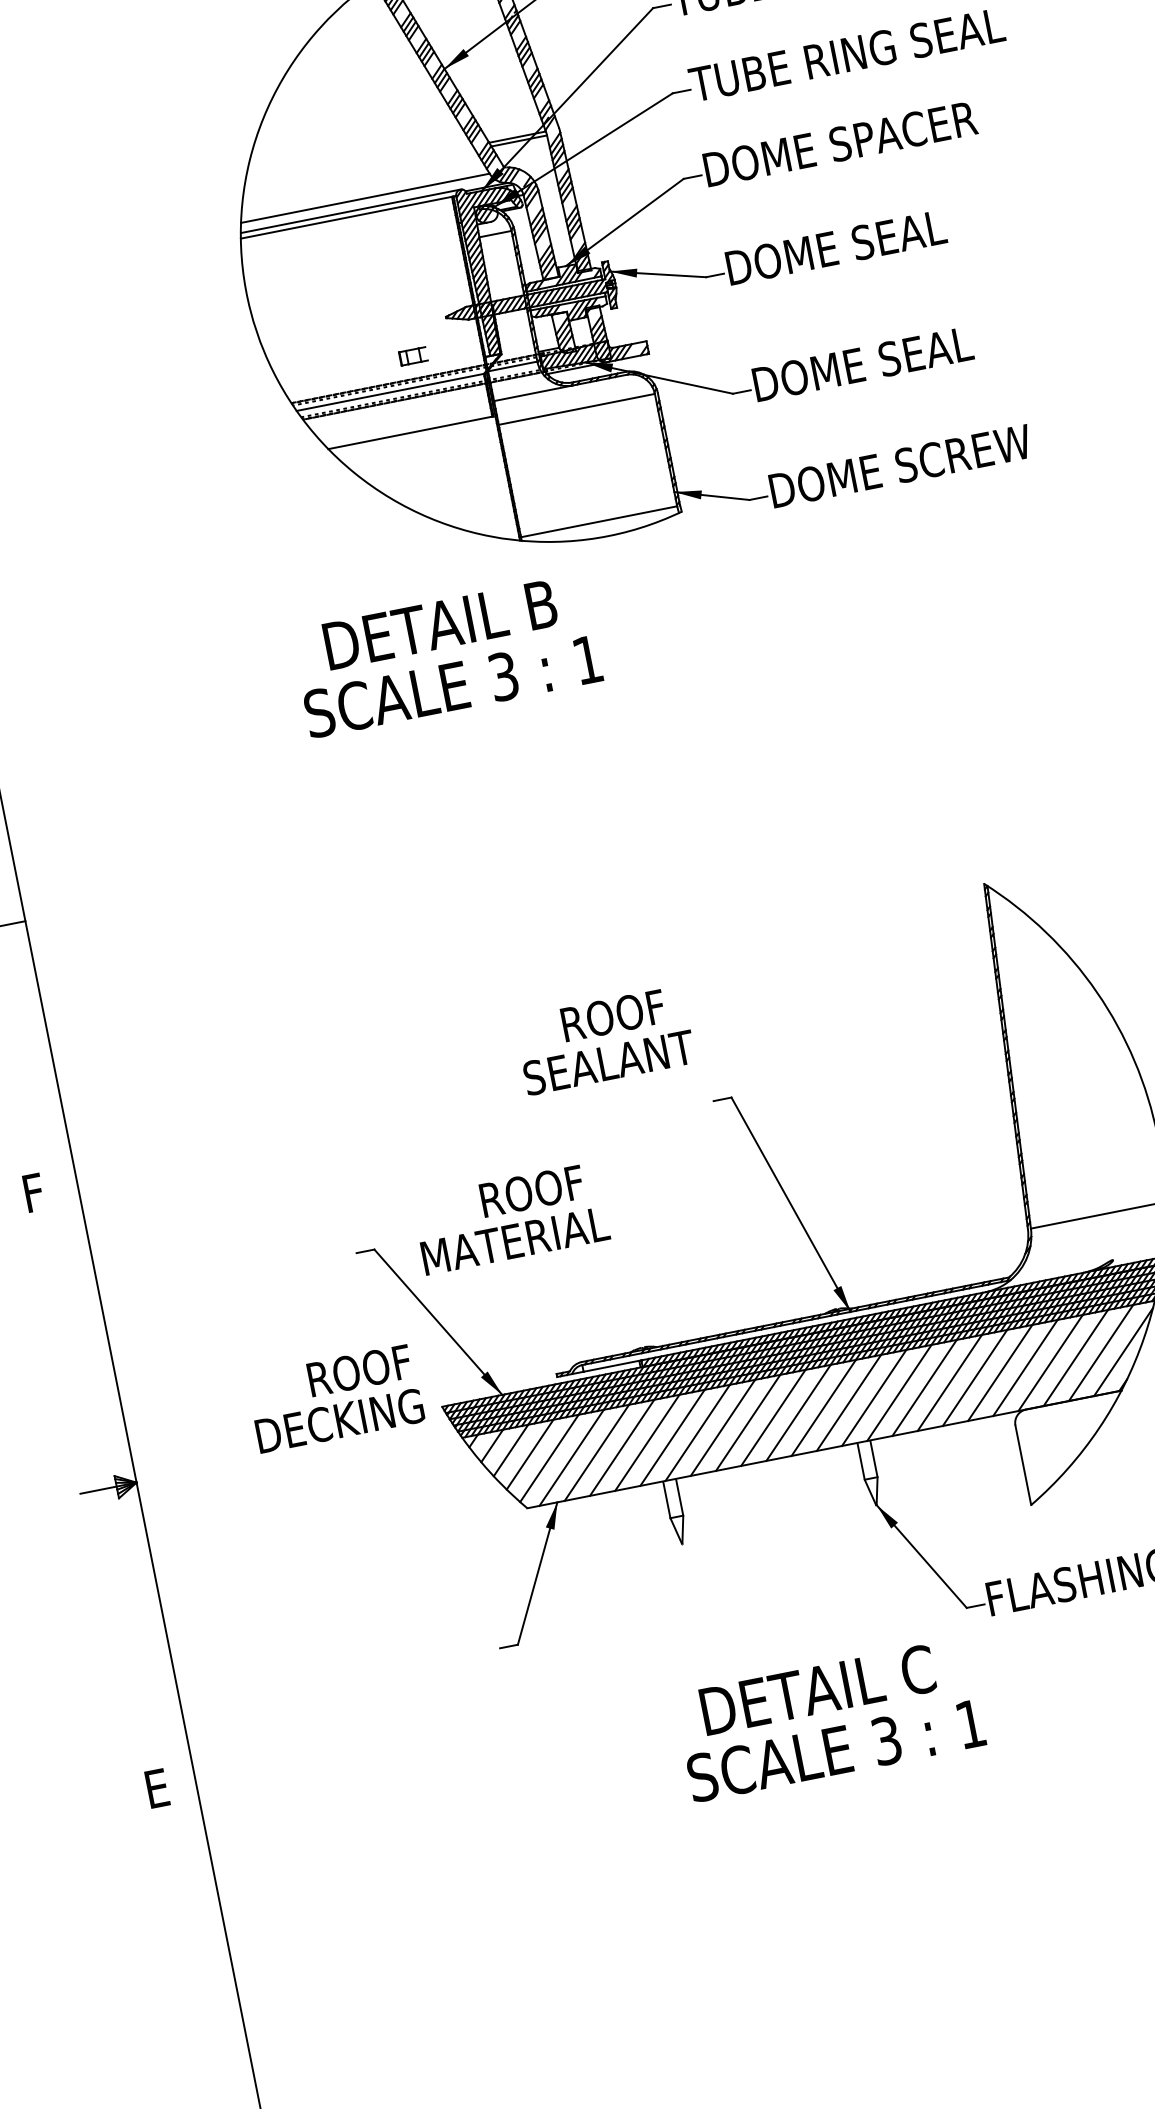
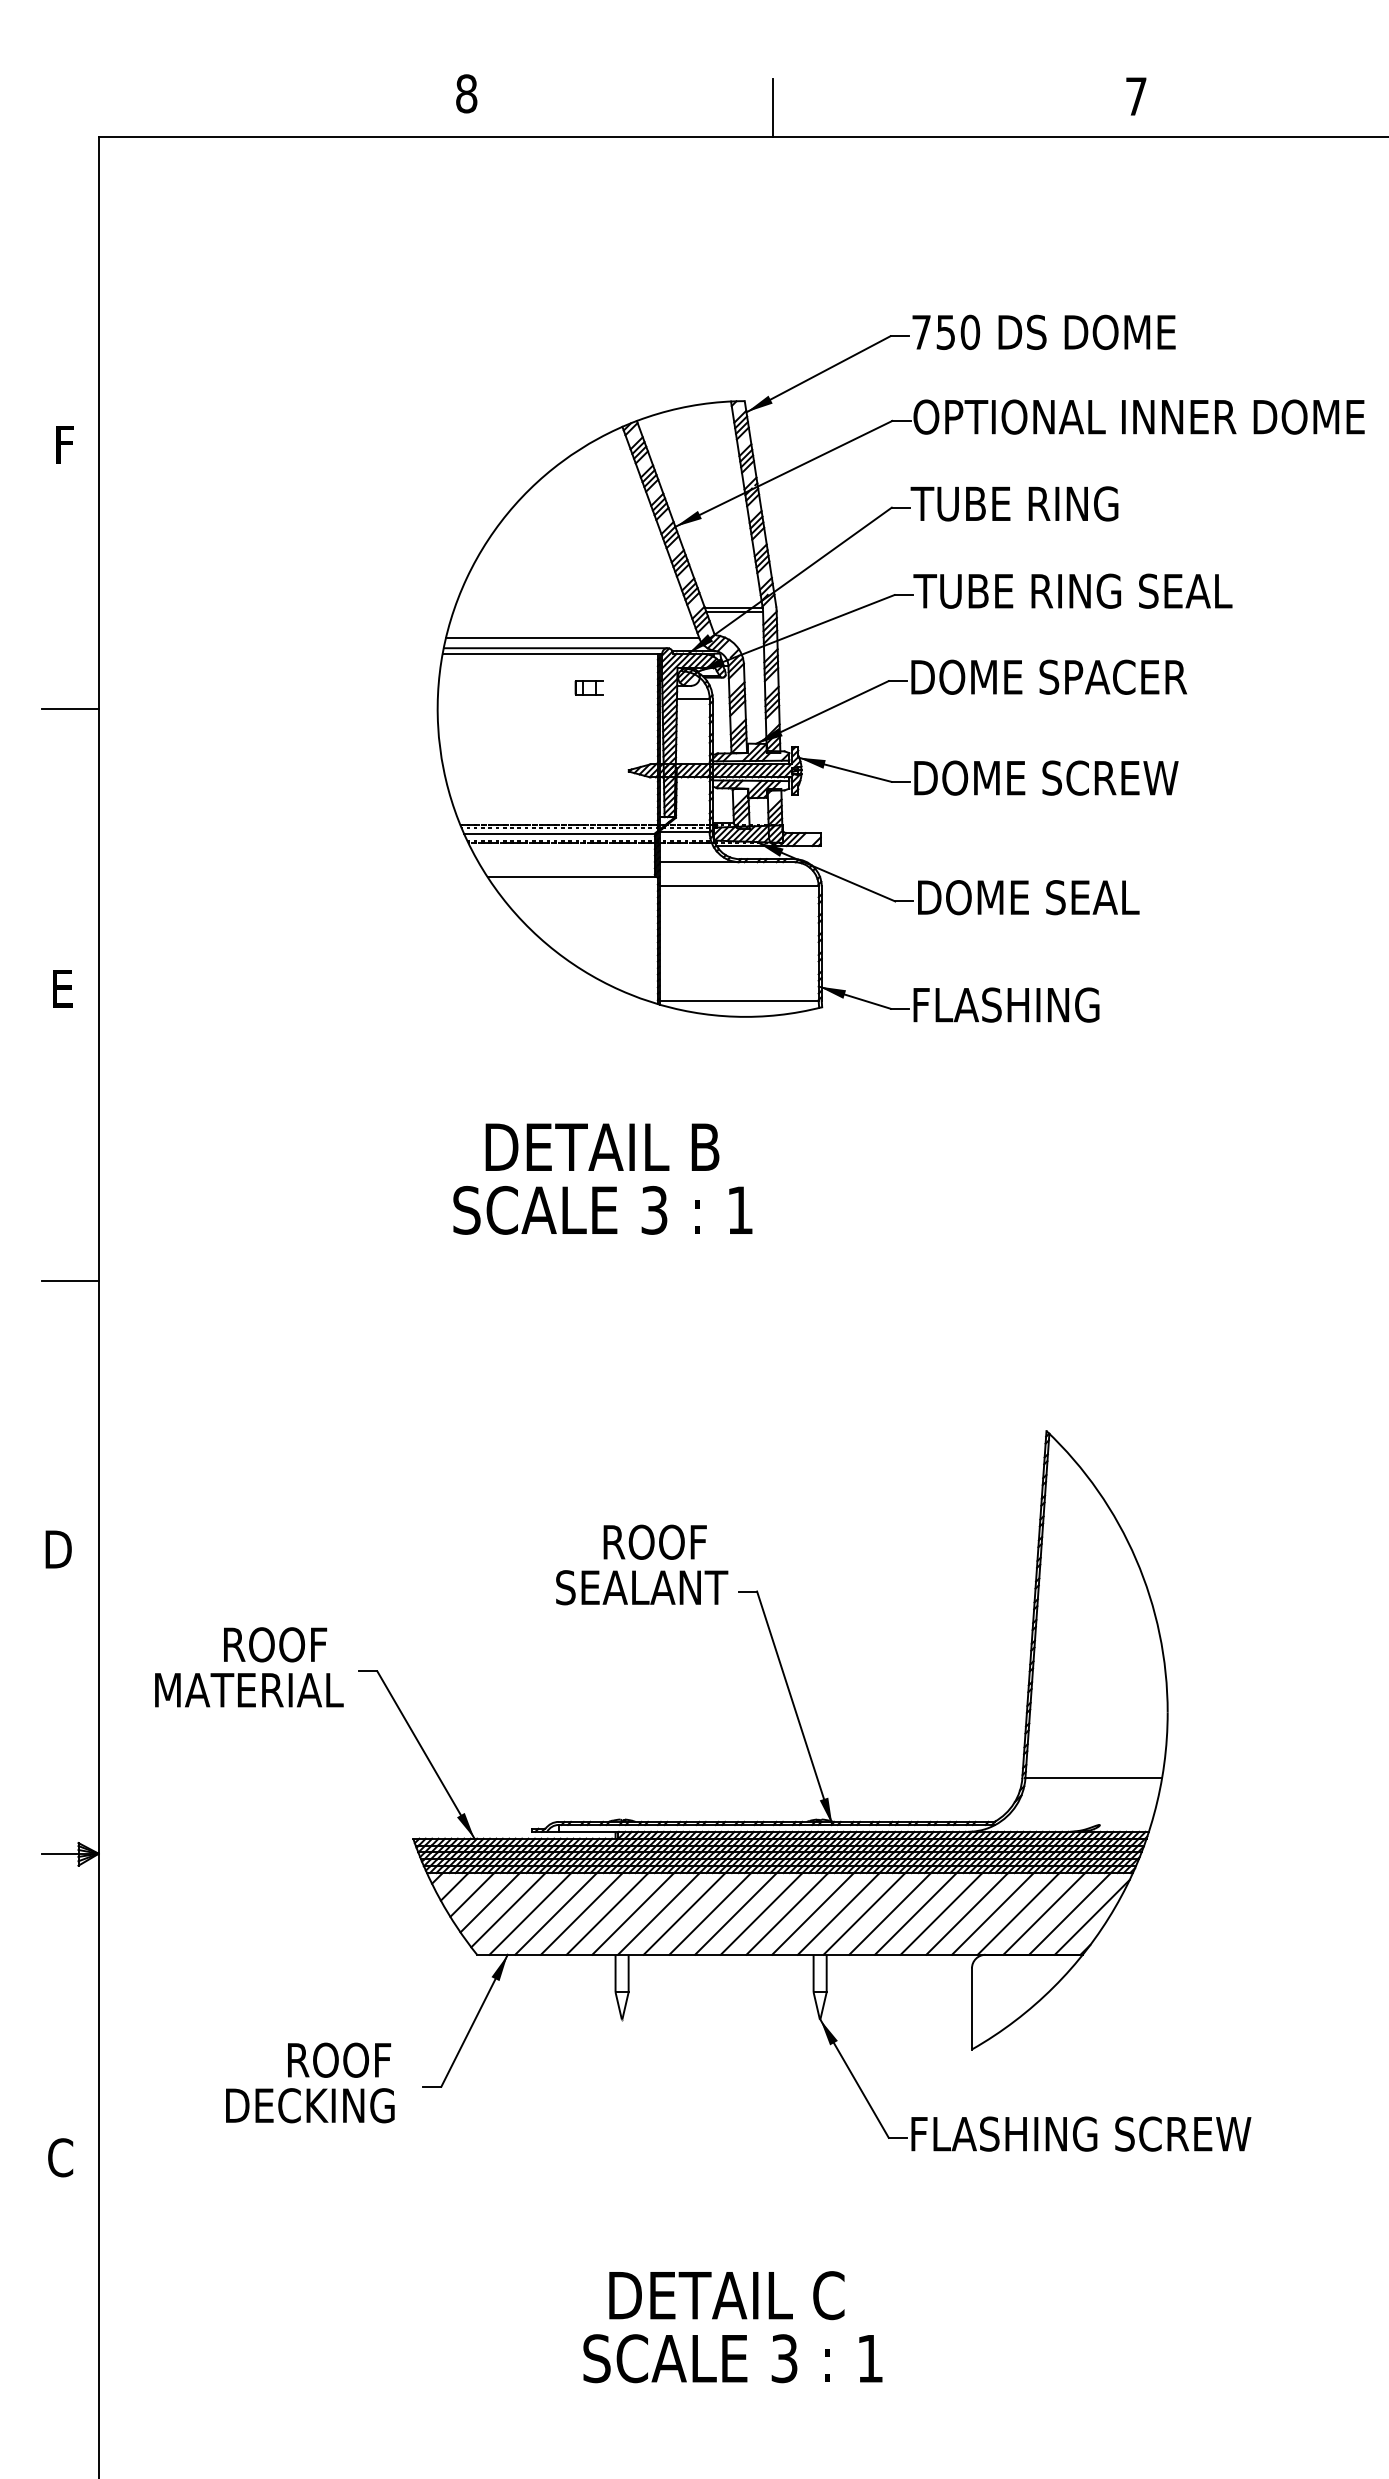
text: (931, 228) -> (1122, 777), DOME SEAL -> DOME SCREW
part: (412, 356) -> (588, 687), moved
text: (902, 465) -> (1047, 1004), DOME SCREW -> FLASHING
text: (446, 655) -> (602, 1178), moved
text: (605, 1039) -> (642, 1564), moved
text: (37, 1192) -> (58, 1549), F -> D
text: (511, 1218) -> (249, 1667), moved
text: (335, 1398) -> (310, 2082), moved
text: (829, 1720) -> (732, 2327), moved
text: (158, 1788) -> (60, 2157), E -> C

